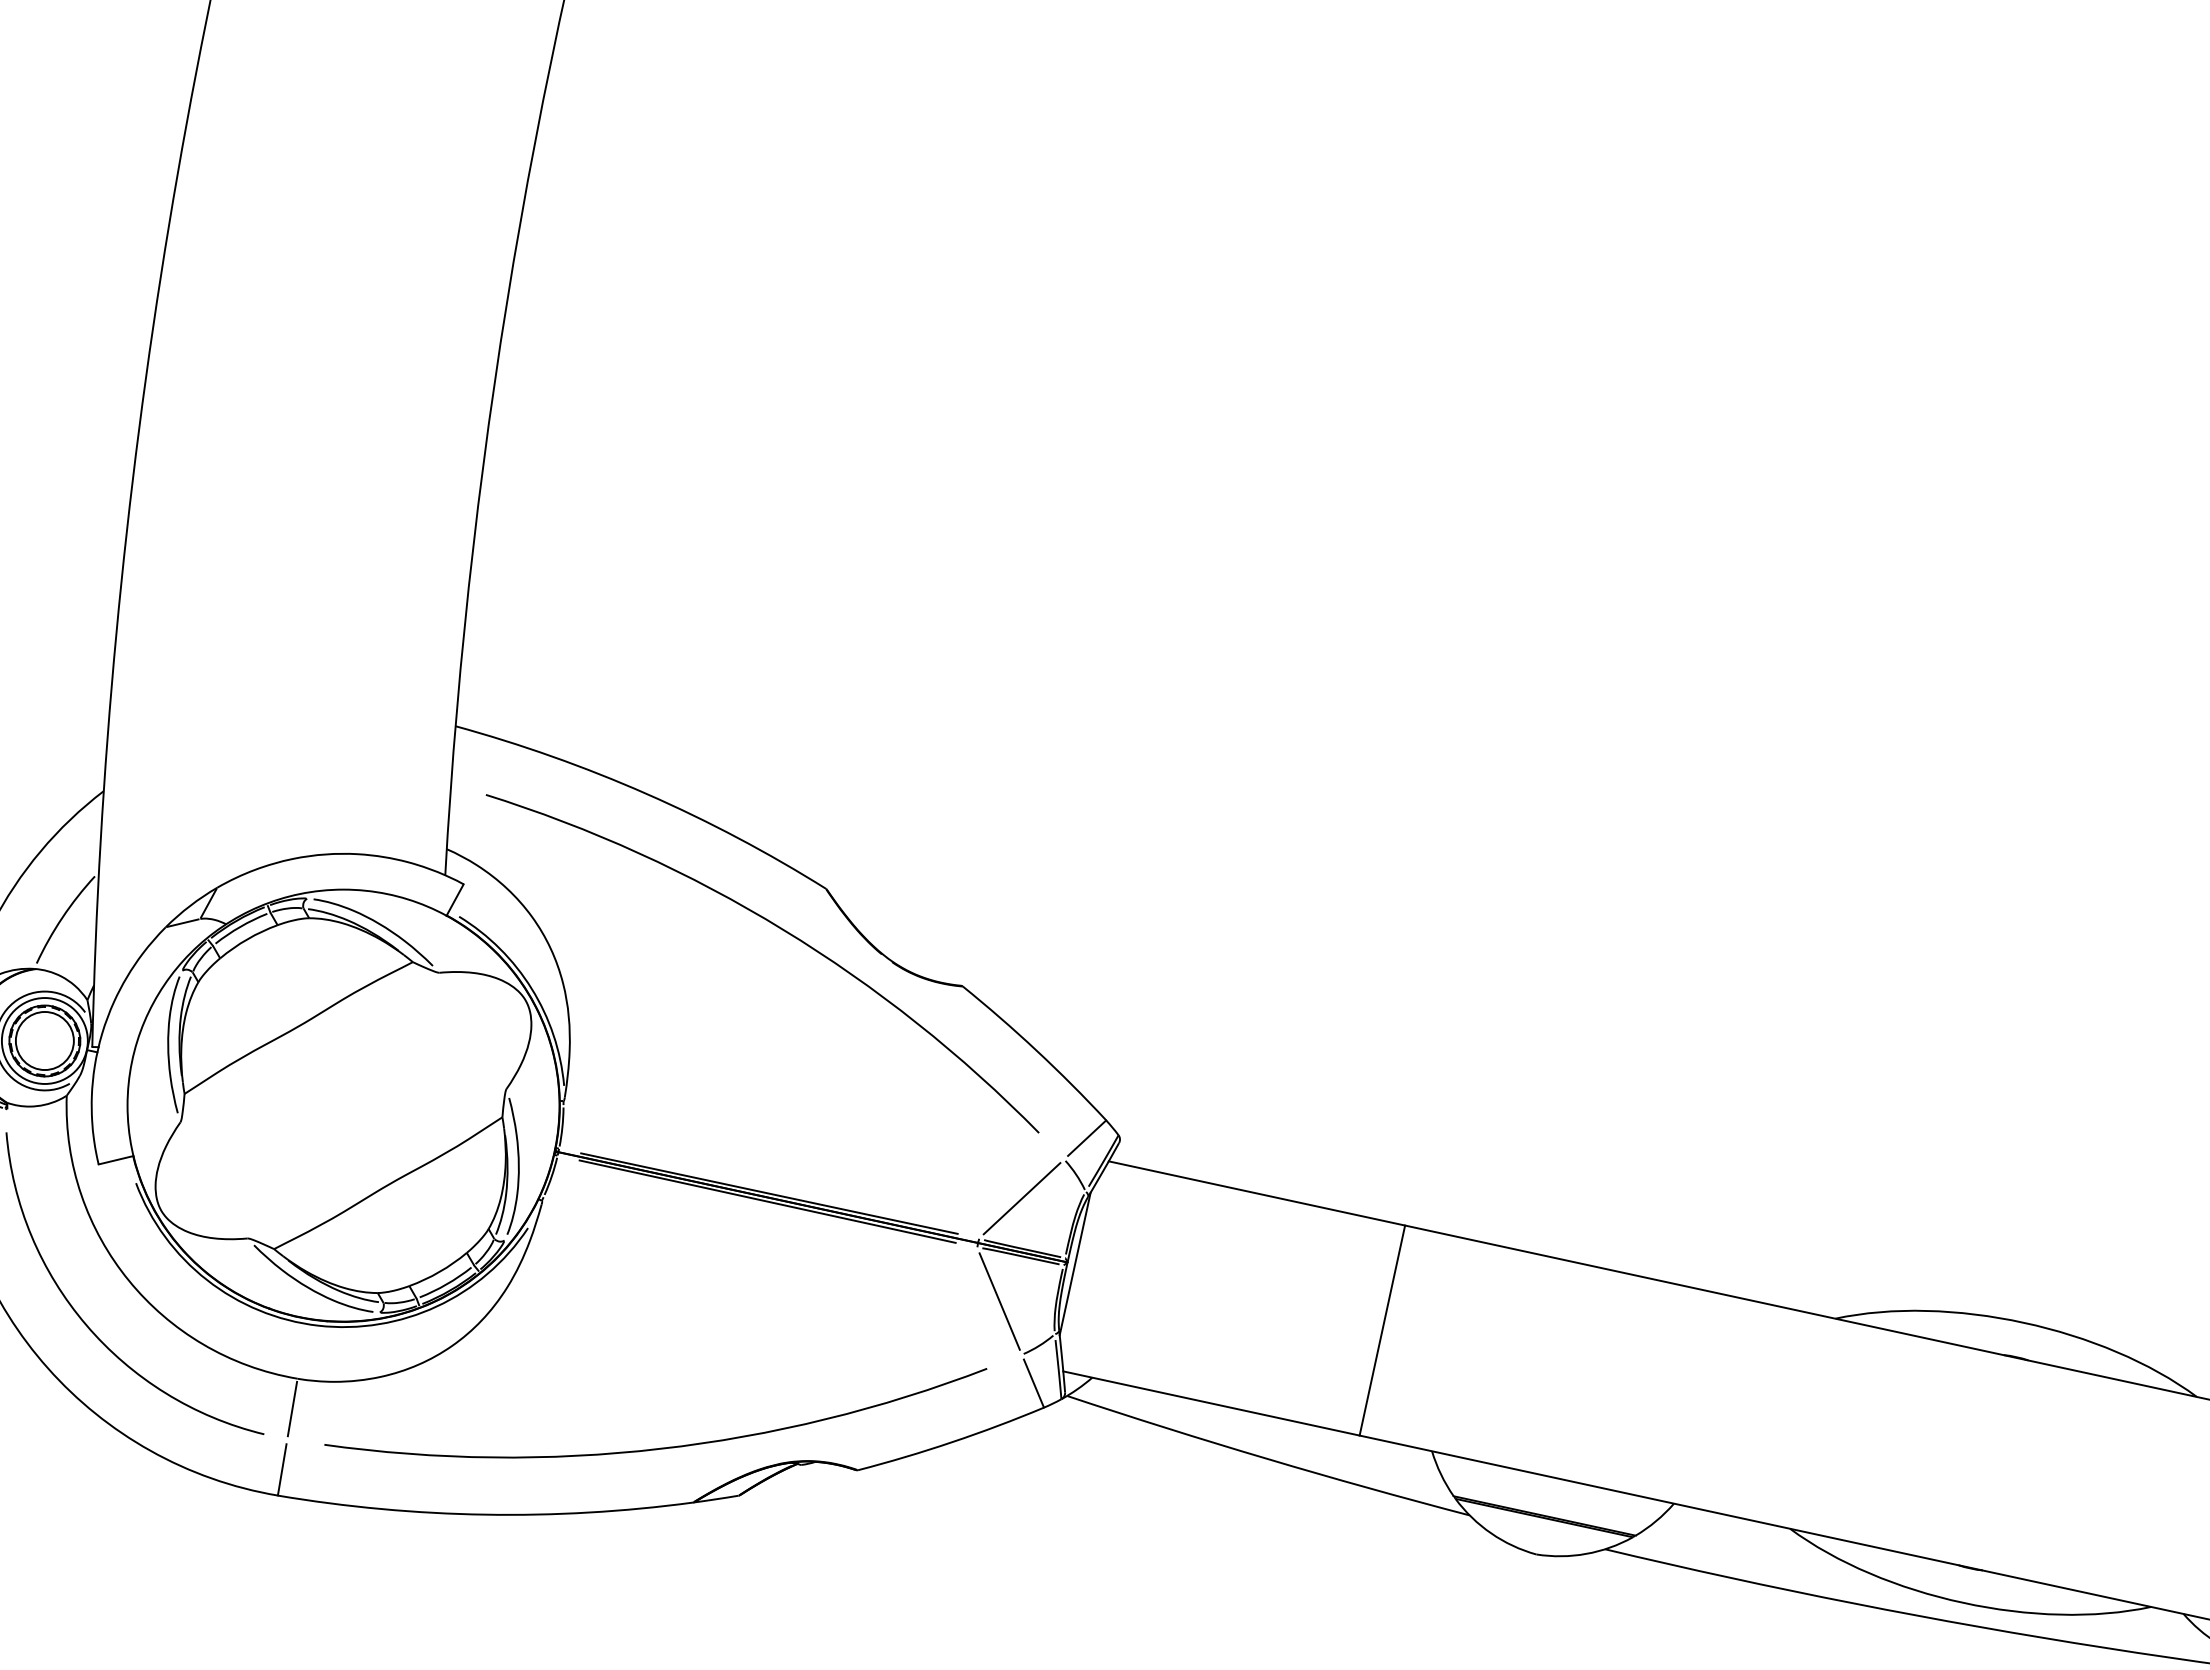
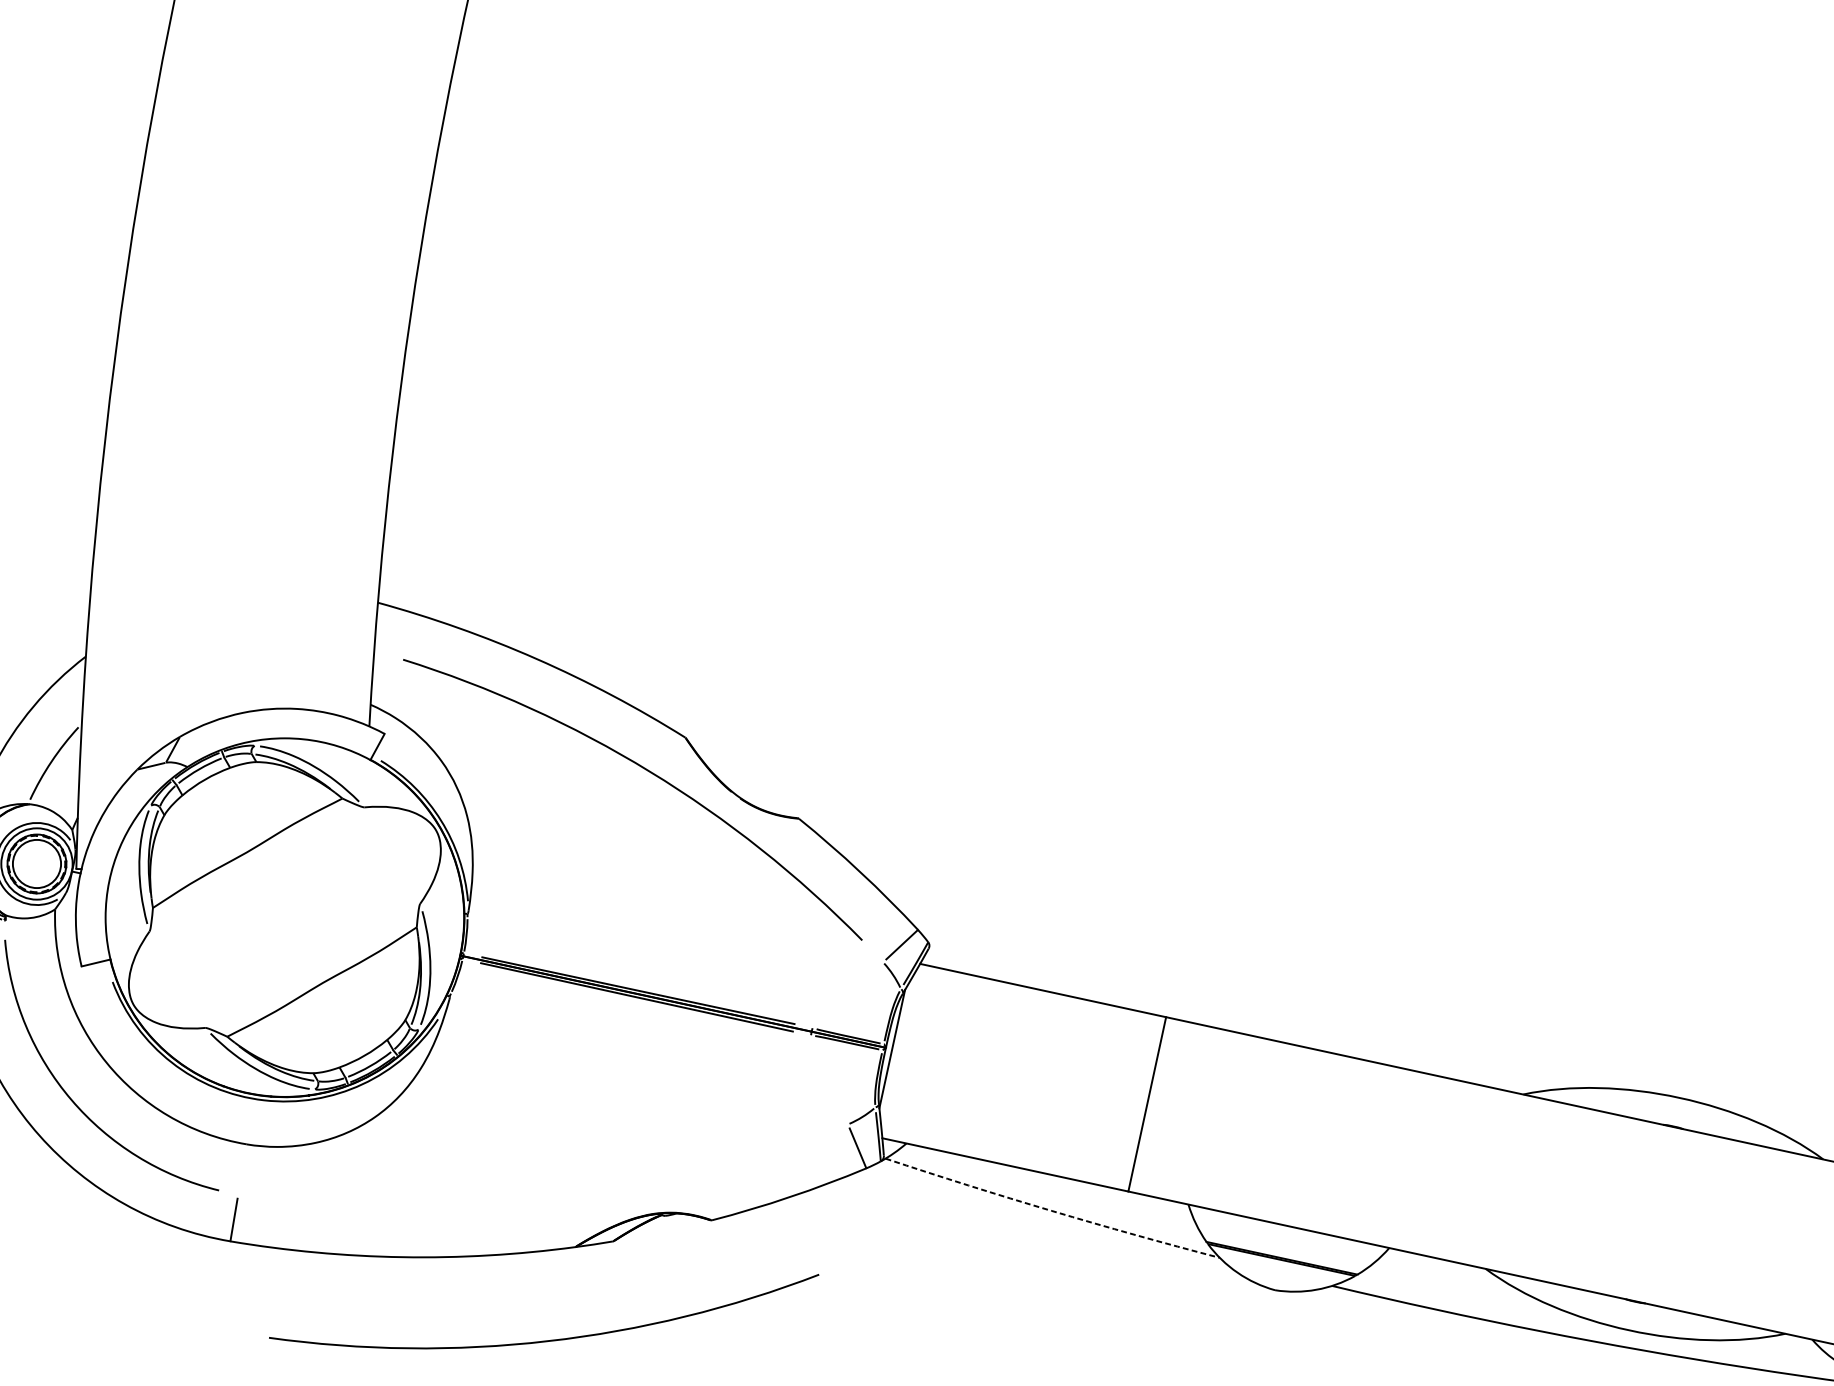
line: (1021, 1198) -> (847, 994), removed
line: (999, 1301) -> (829, 1080), removed
line: (292, 1408) -> (242, 1169), removed
arc: (660, 1447) -> (548, 1340), moved
arc: (1267, 1458) -> (1051, 1210), solid -> dashed

